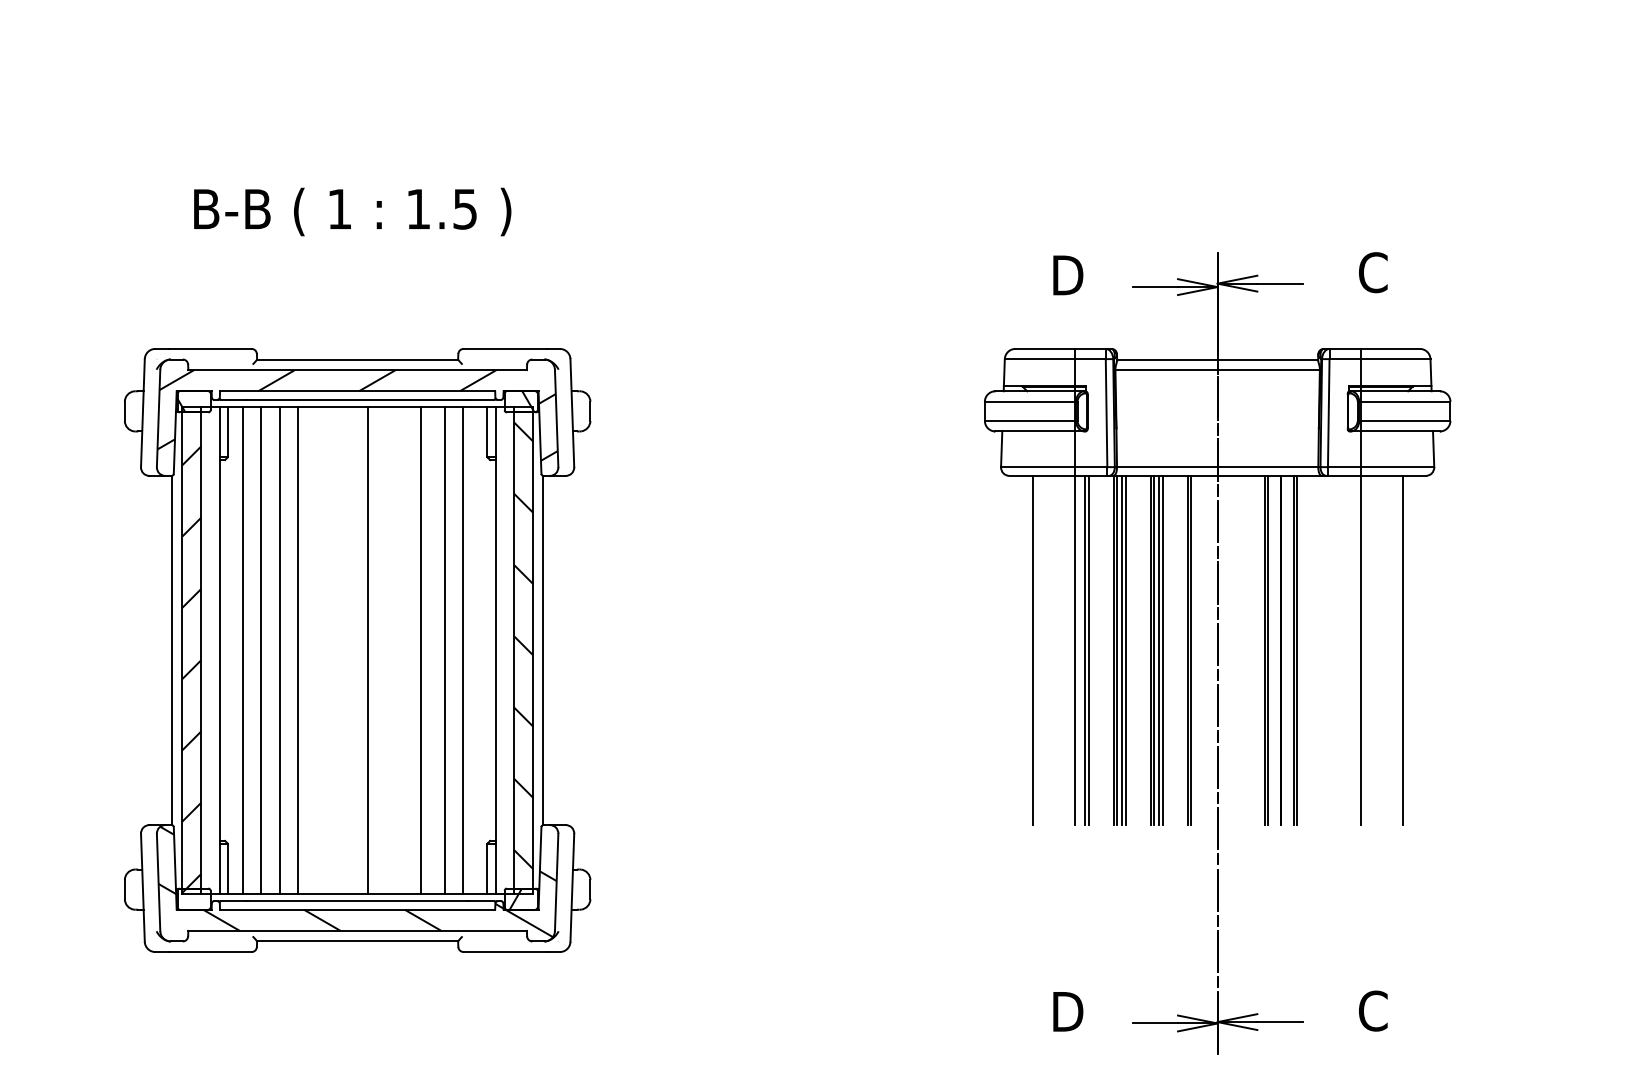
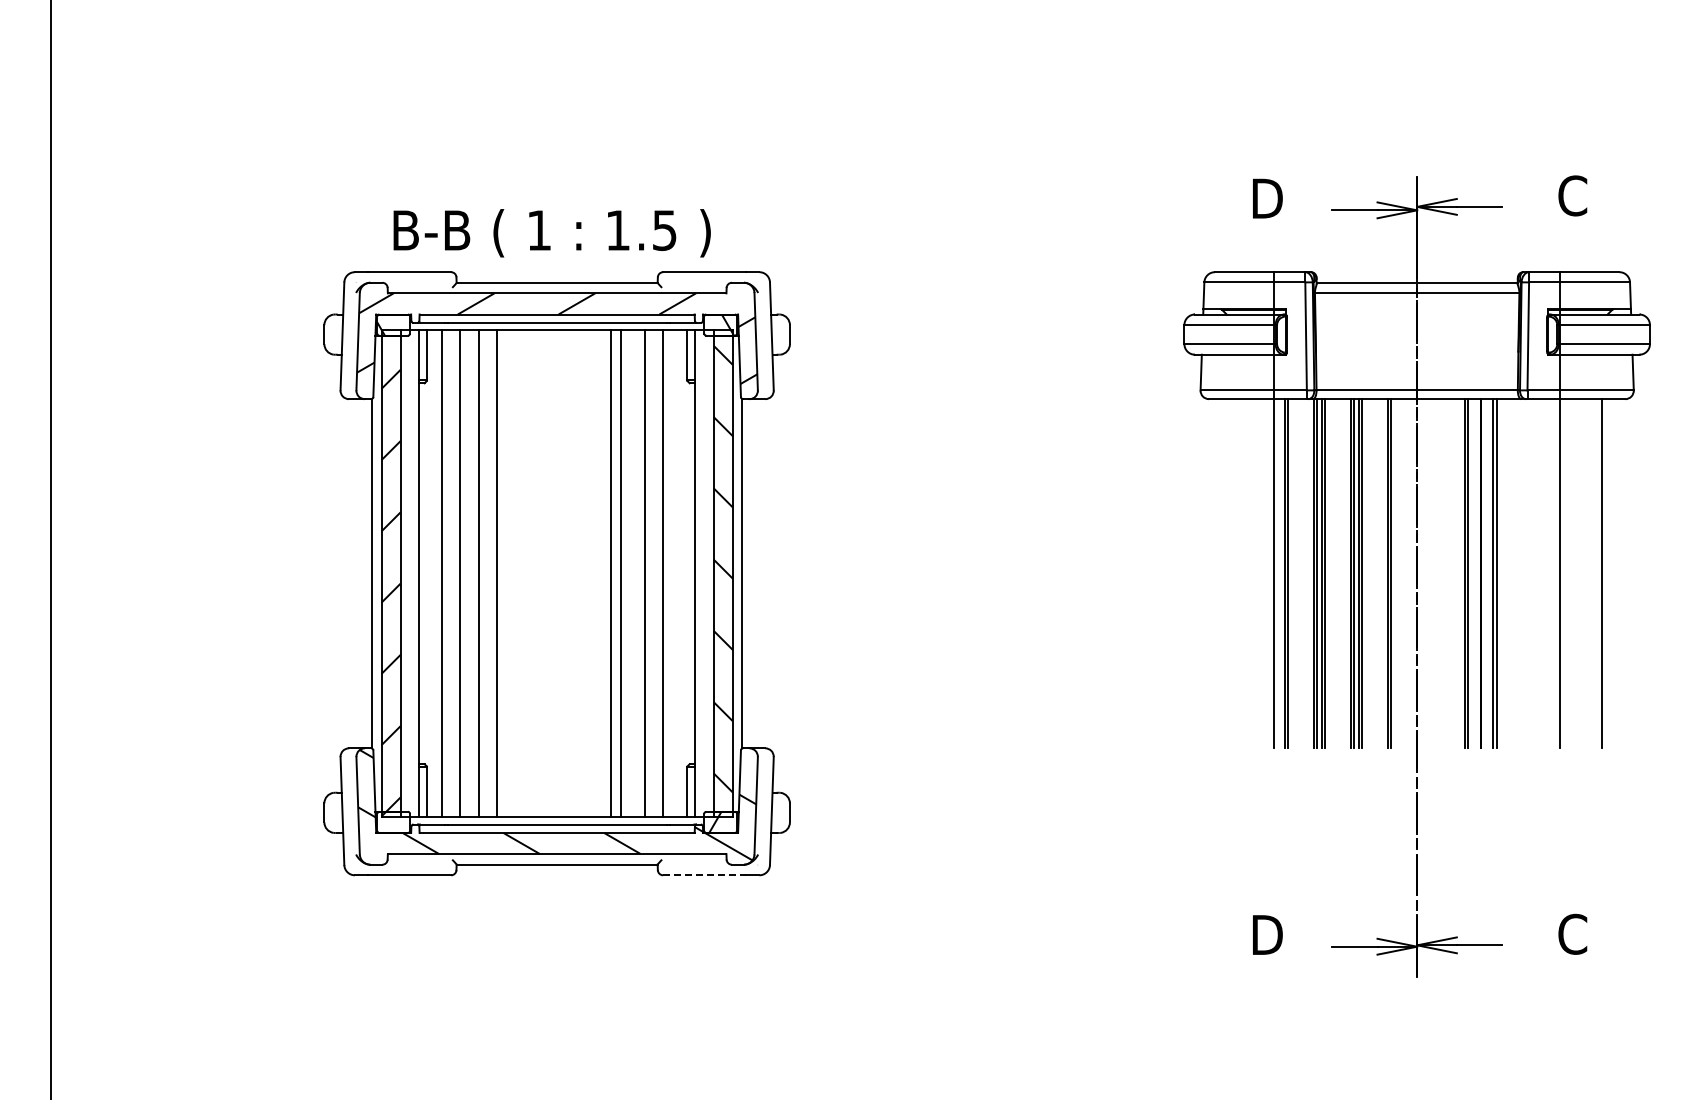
text: (351, 212) -> (551, 233), moved
line: (367, 650) -> (610, 573), moved
line: (1032, 650) -> (1232, 573), removed
line: (504, 952) -> (704, 875), solid -> dashed

